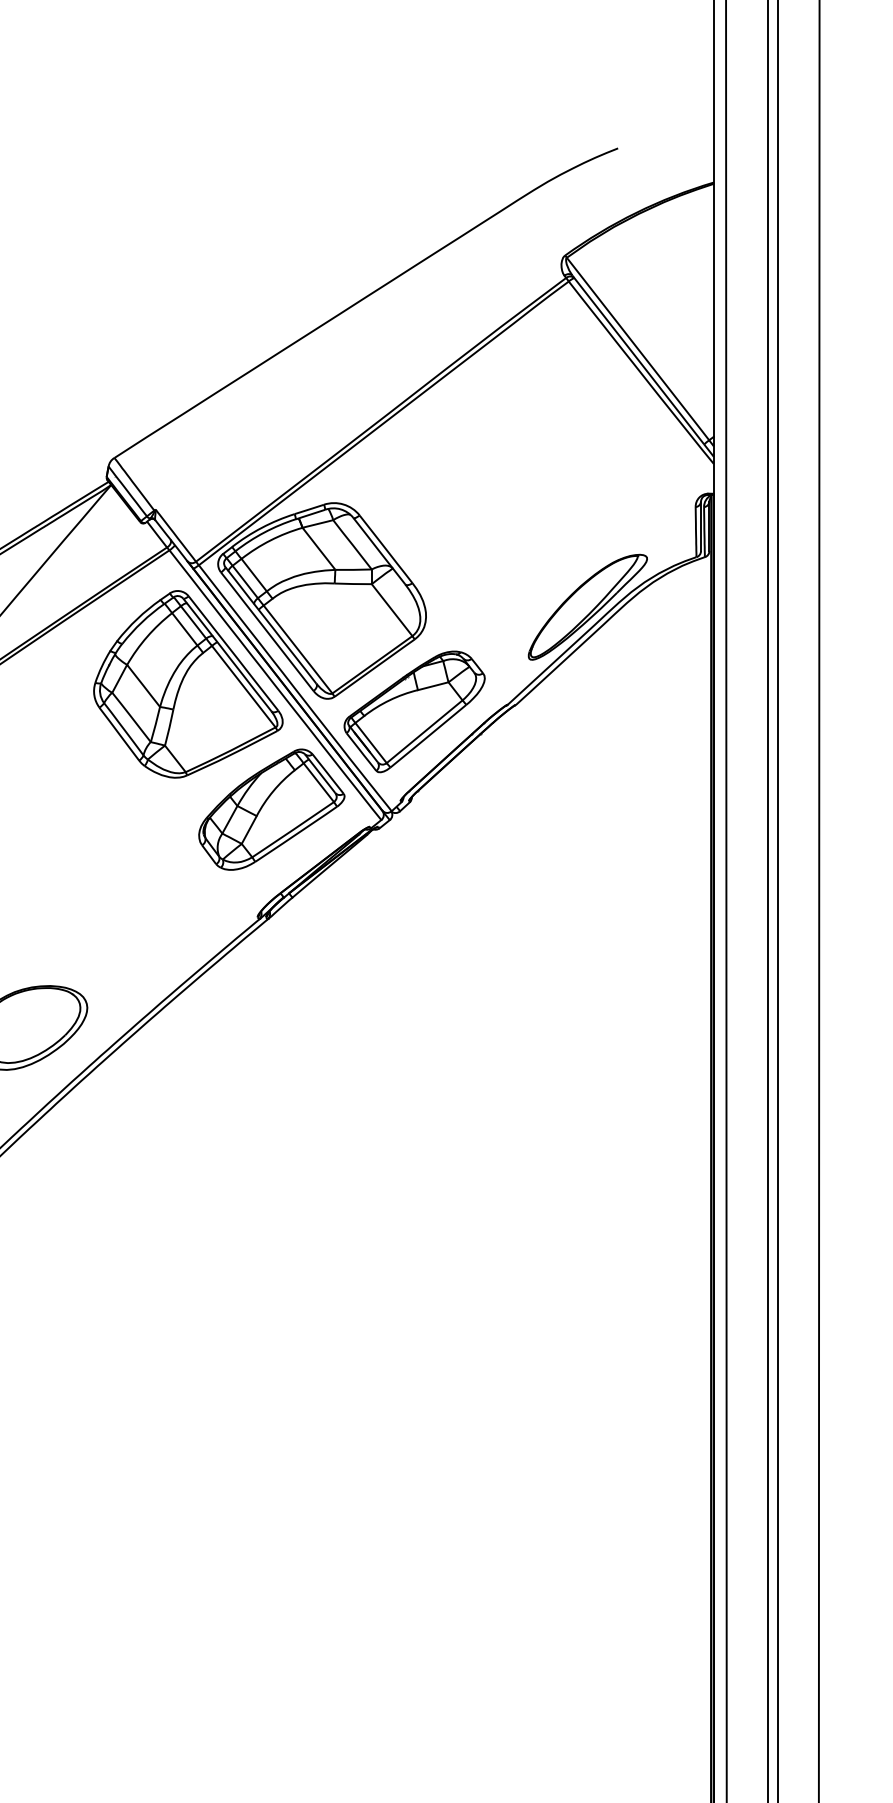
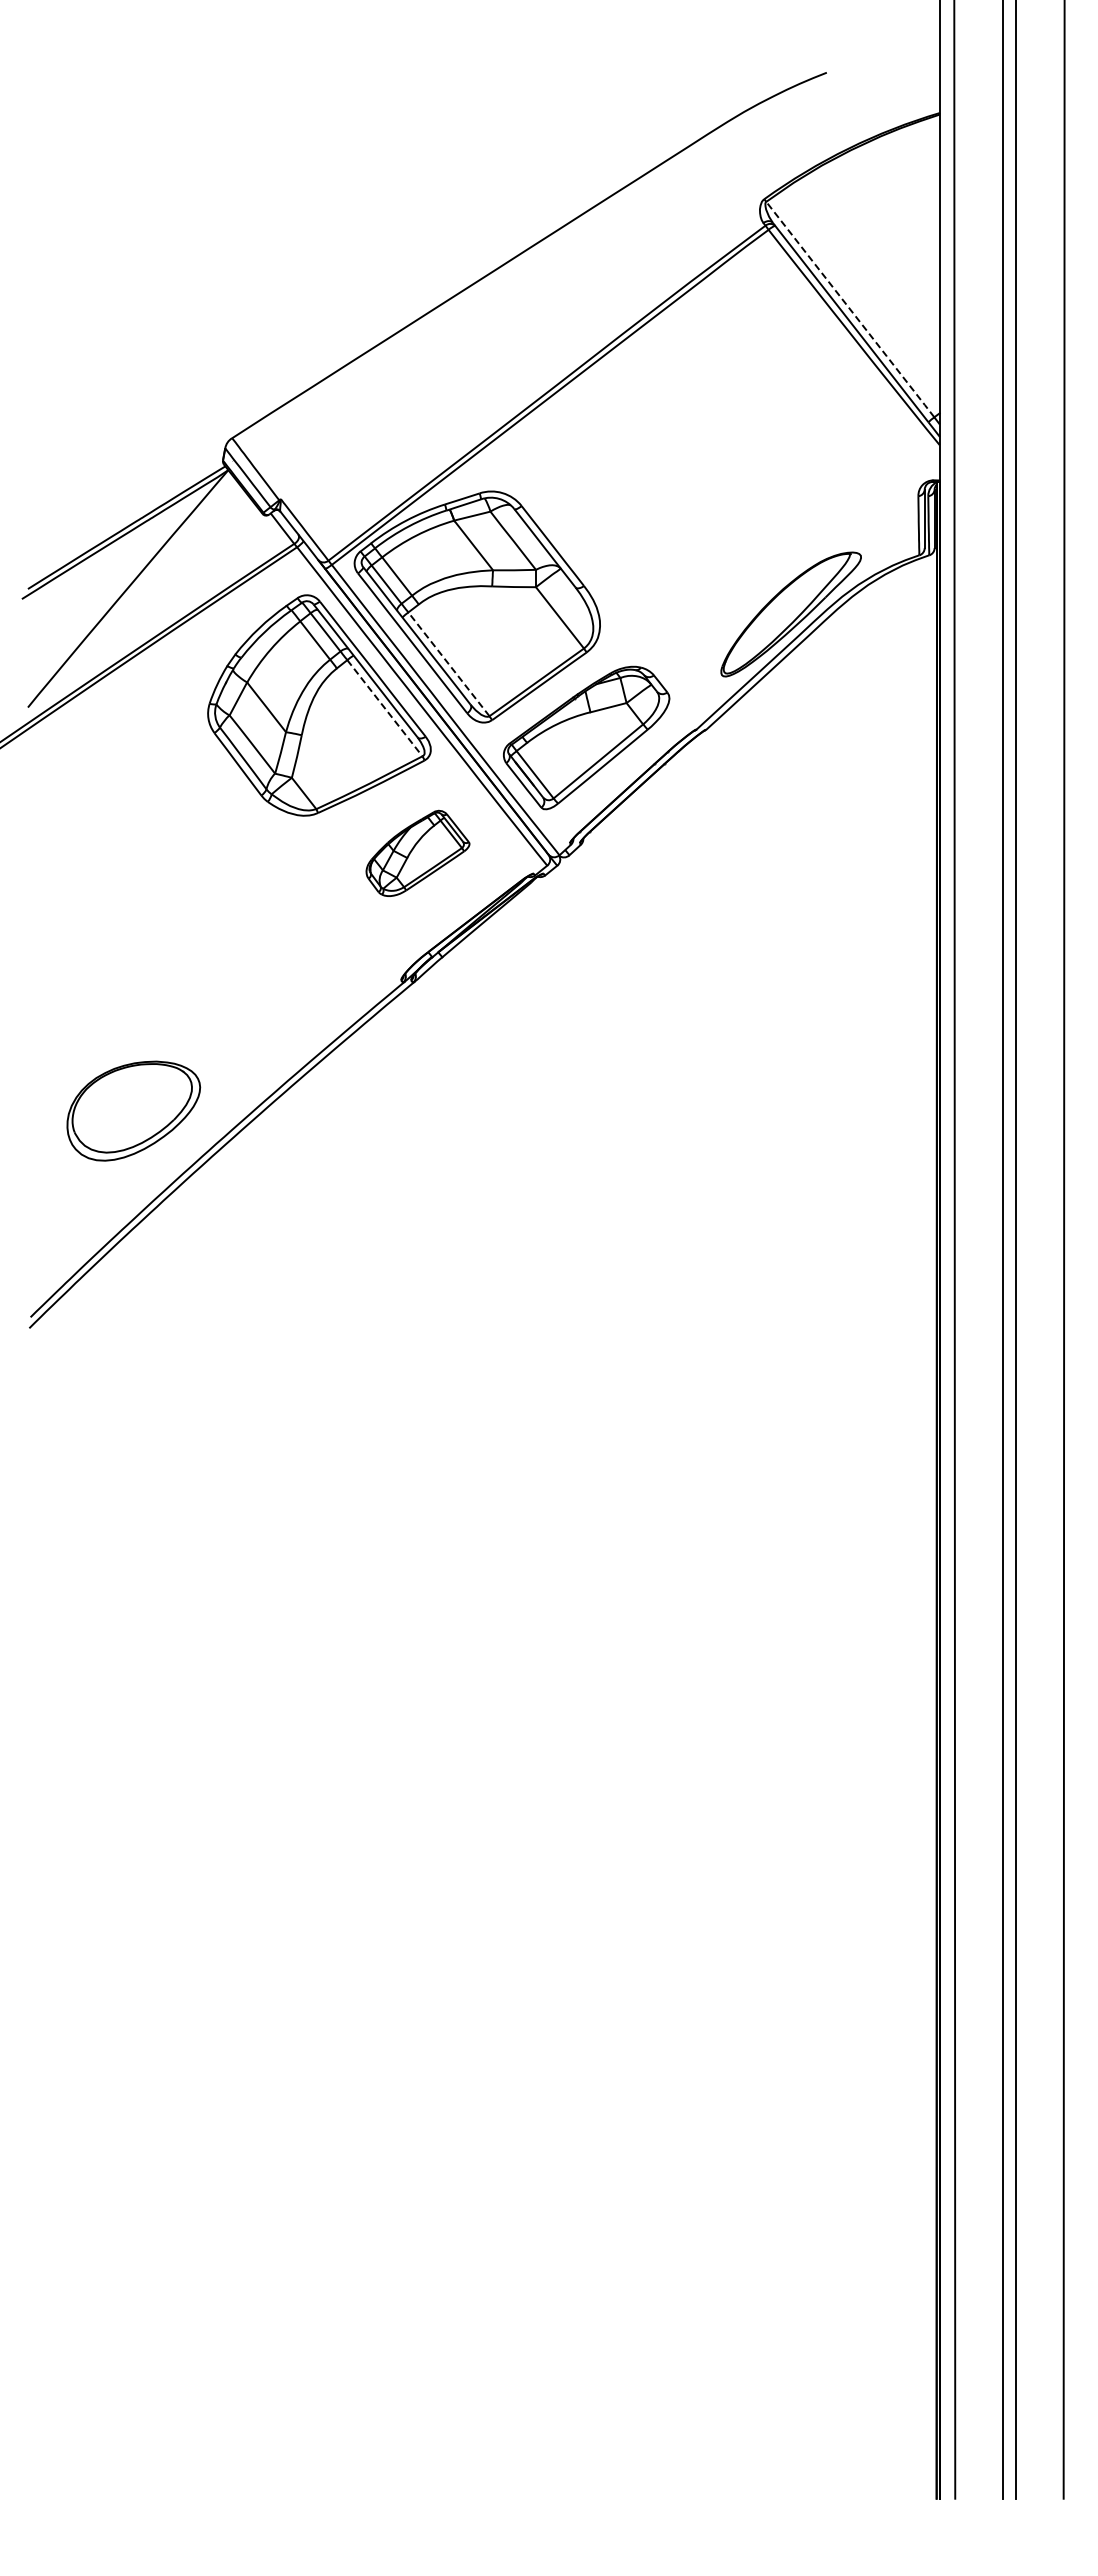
line: (639, 349) -> (851, 310), solid -> dashed
line: (297, 649) -> (448, 664), solid -> dashed
line: (244, 686) -> (385, 708), solid -> dashed
part: (271, 809) -> (417, 853), size x0.6

